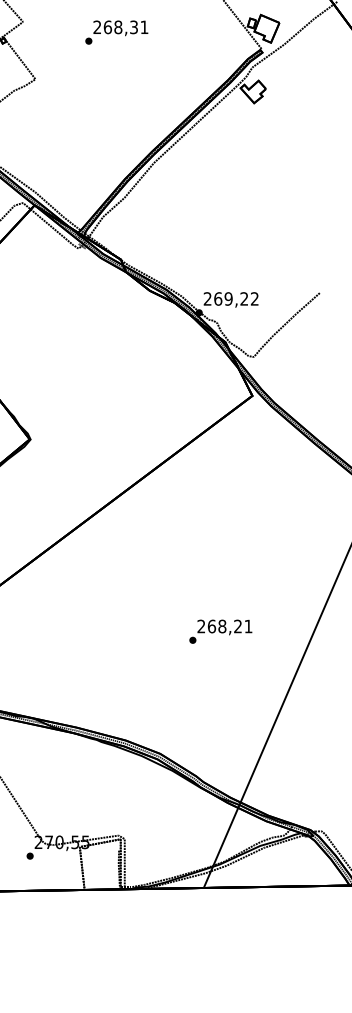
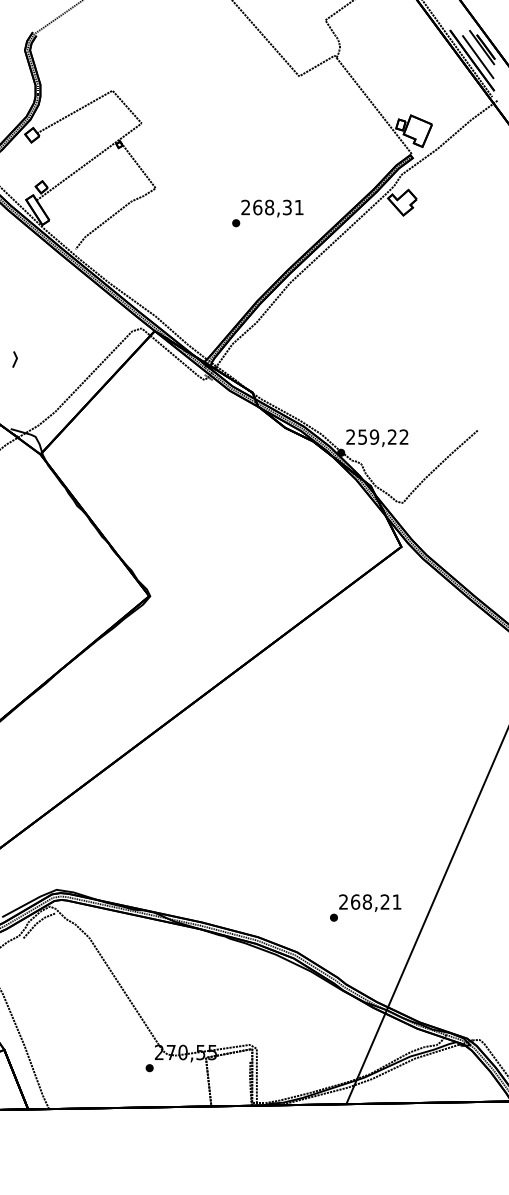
text: (116, 32) -> (267, 213), moved
text: (218, 298) -> (362, 436), 269,22 -> 259,22
text: (220, 631) -> (365, 907), moved

